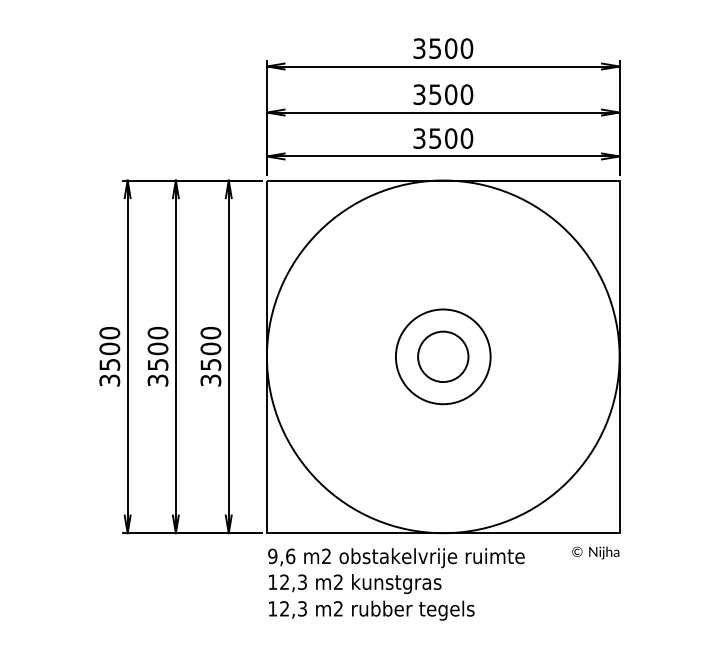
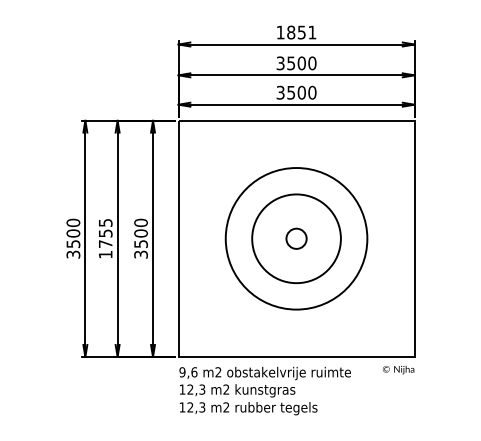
text: (443, 48) -> (296, 32), 3500 -> 1851
text: (157, 356) -> (105, 238), 3500 -> 1755
circle: (443, 356) -> (296, 238), size x0.6
circle: (443, 356) -> (296, 238), size x0.6
circle: (443, 356) -> (296, 238), size x1.4

